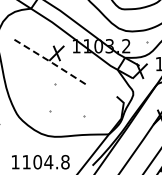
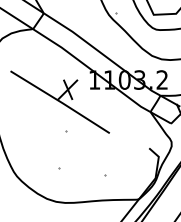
line: (52, 62) -> (62, 102), dashed -> solid

